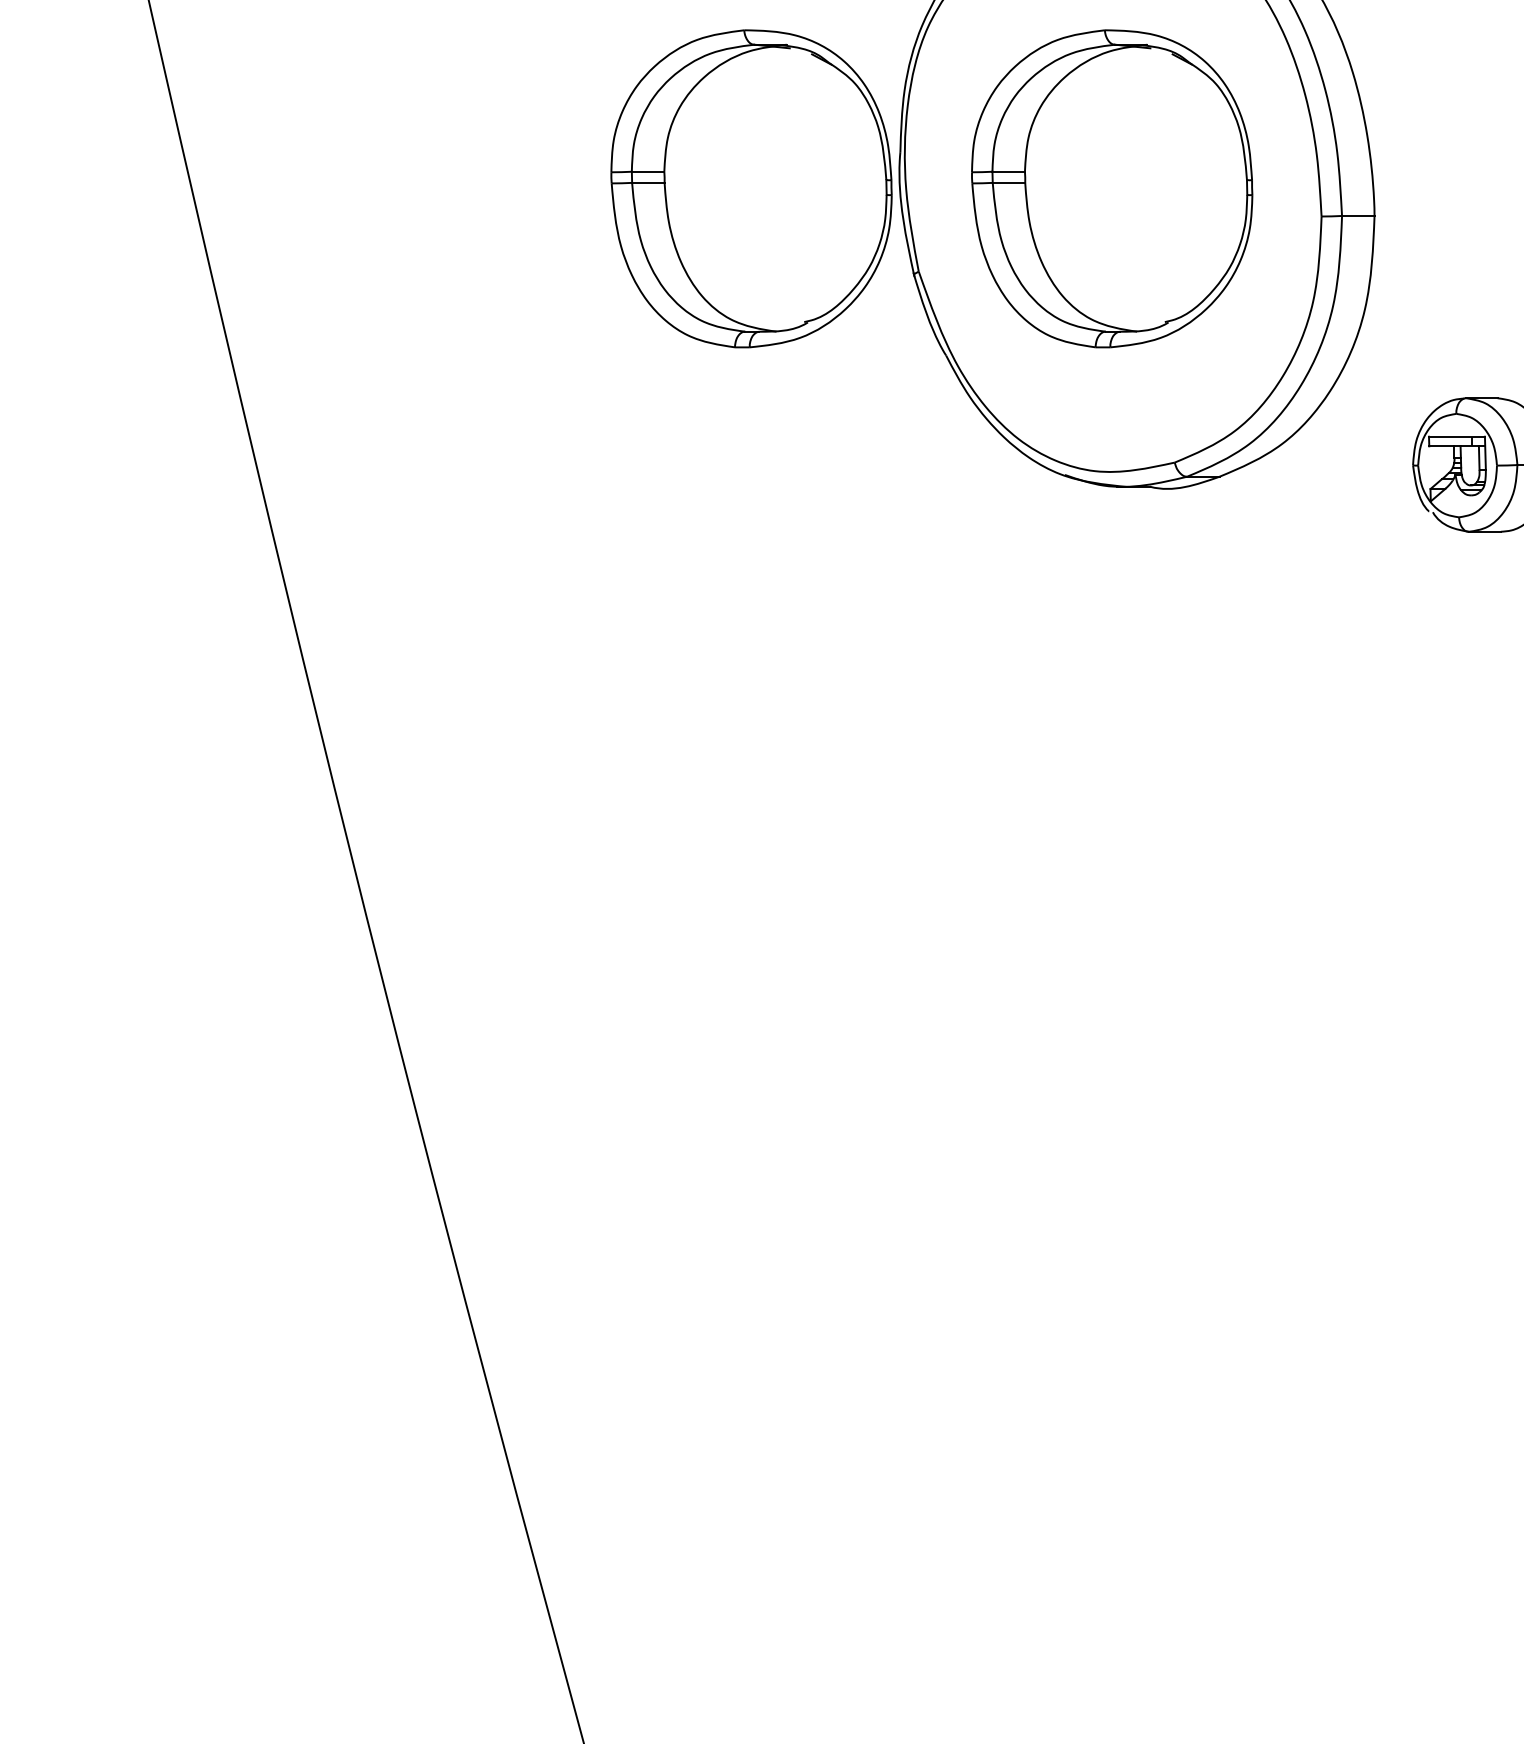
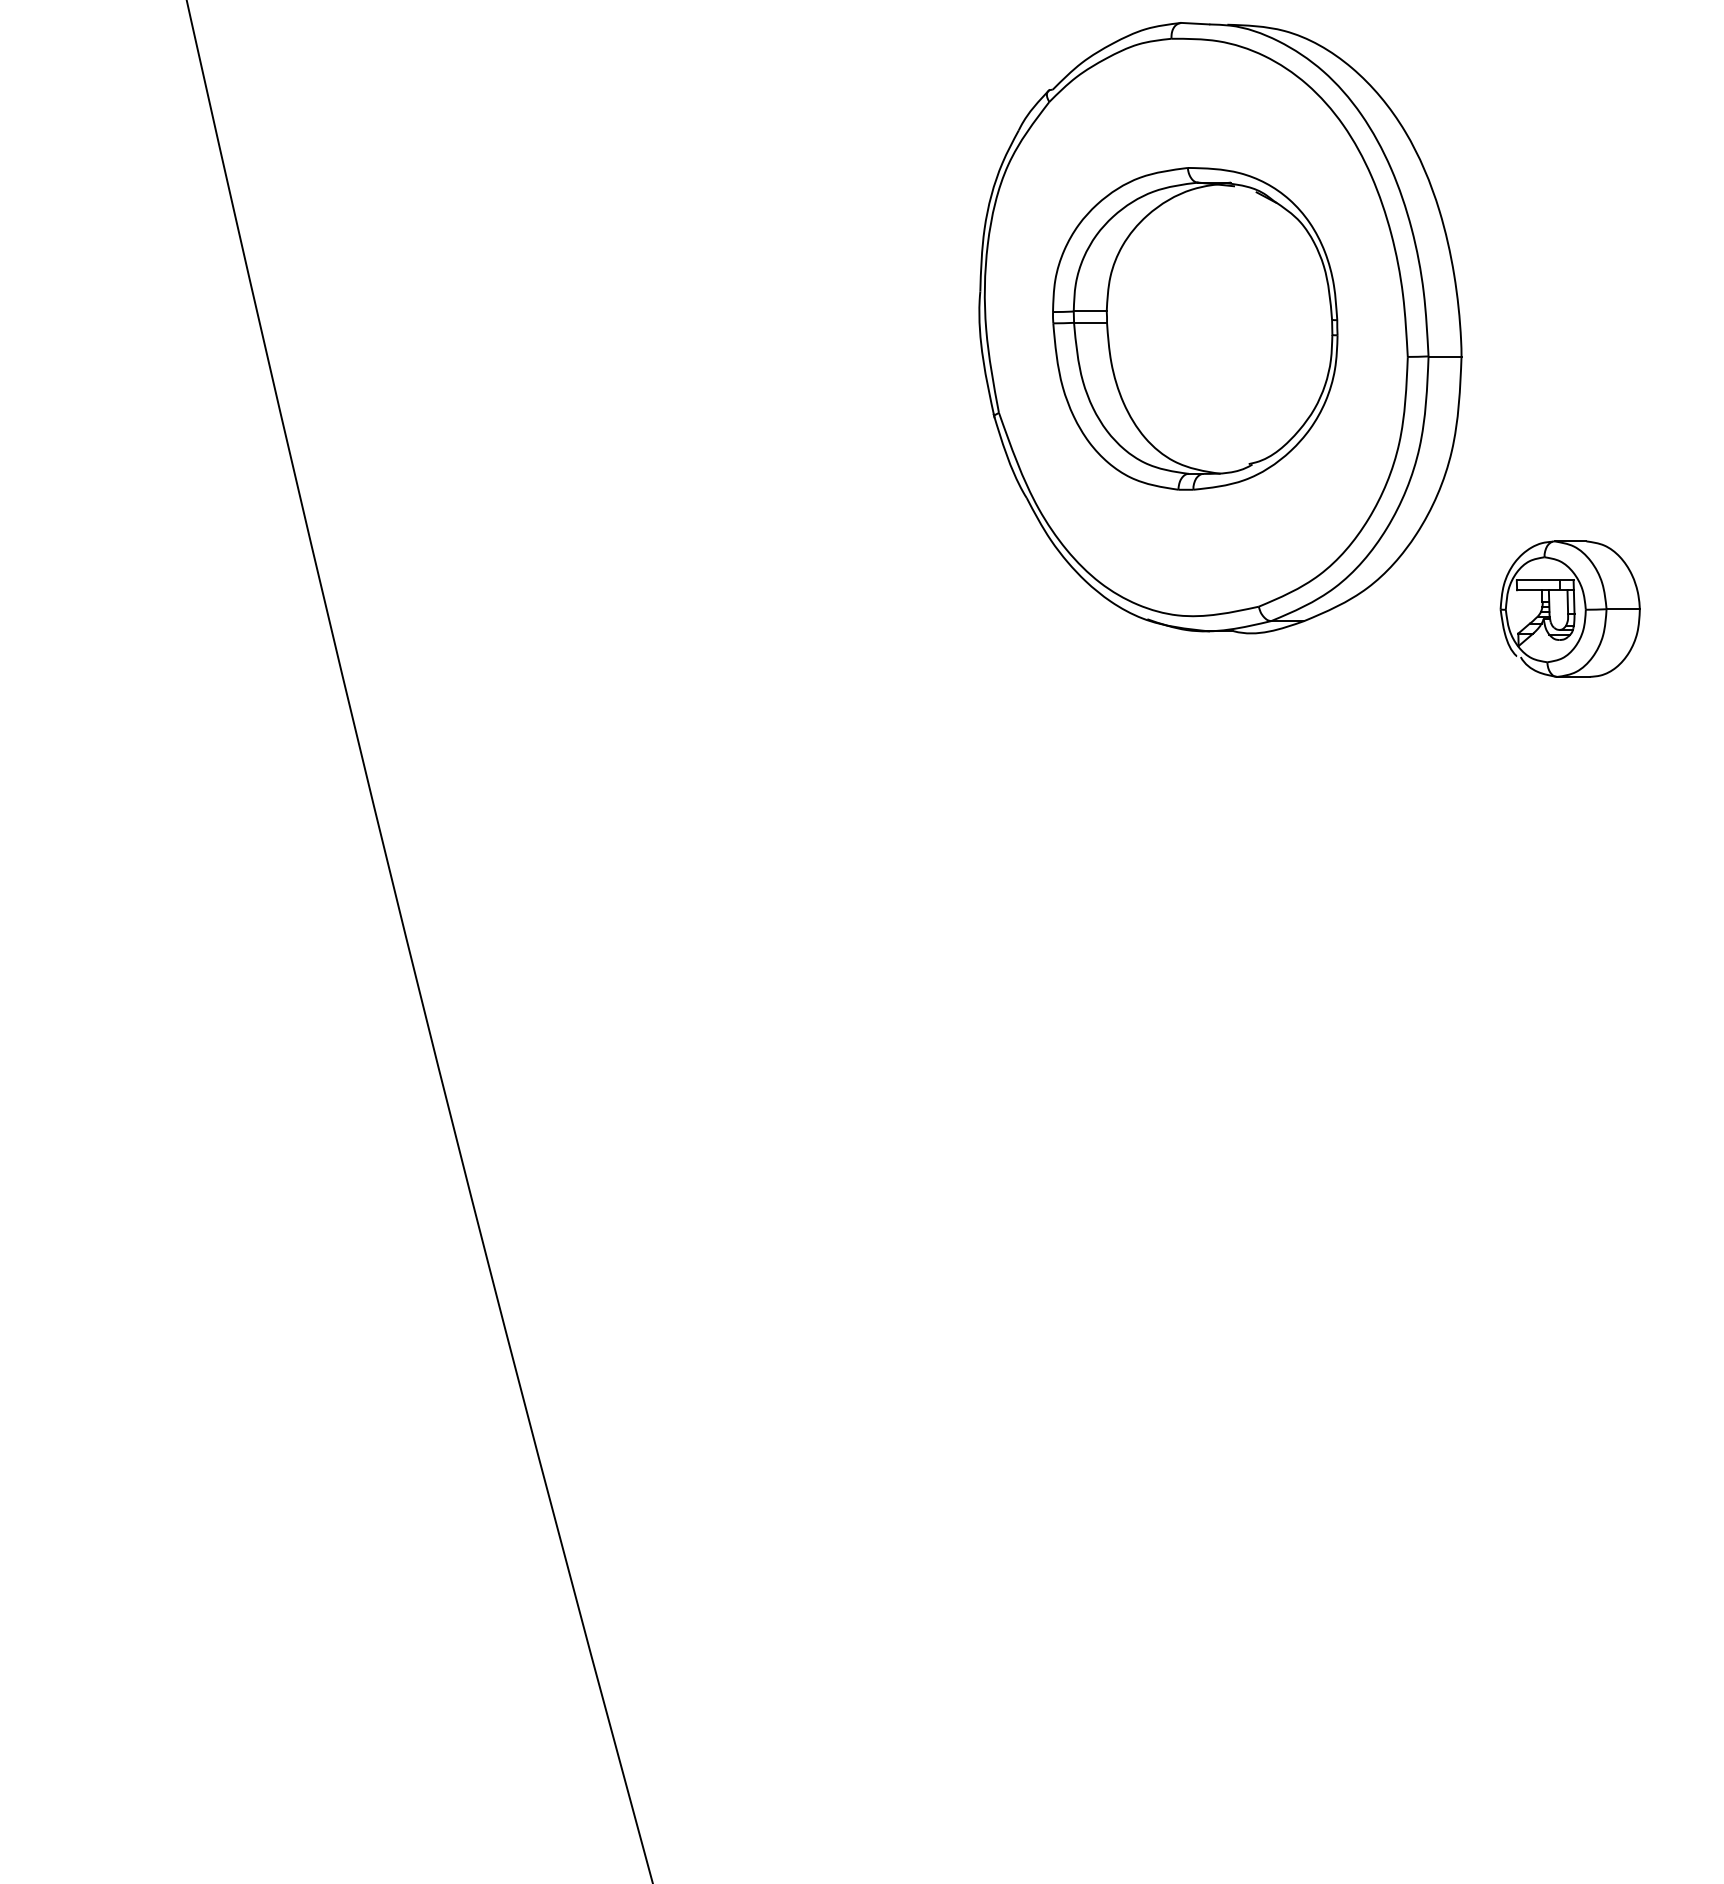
part: (751, 188) -> (829, 328), removed

